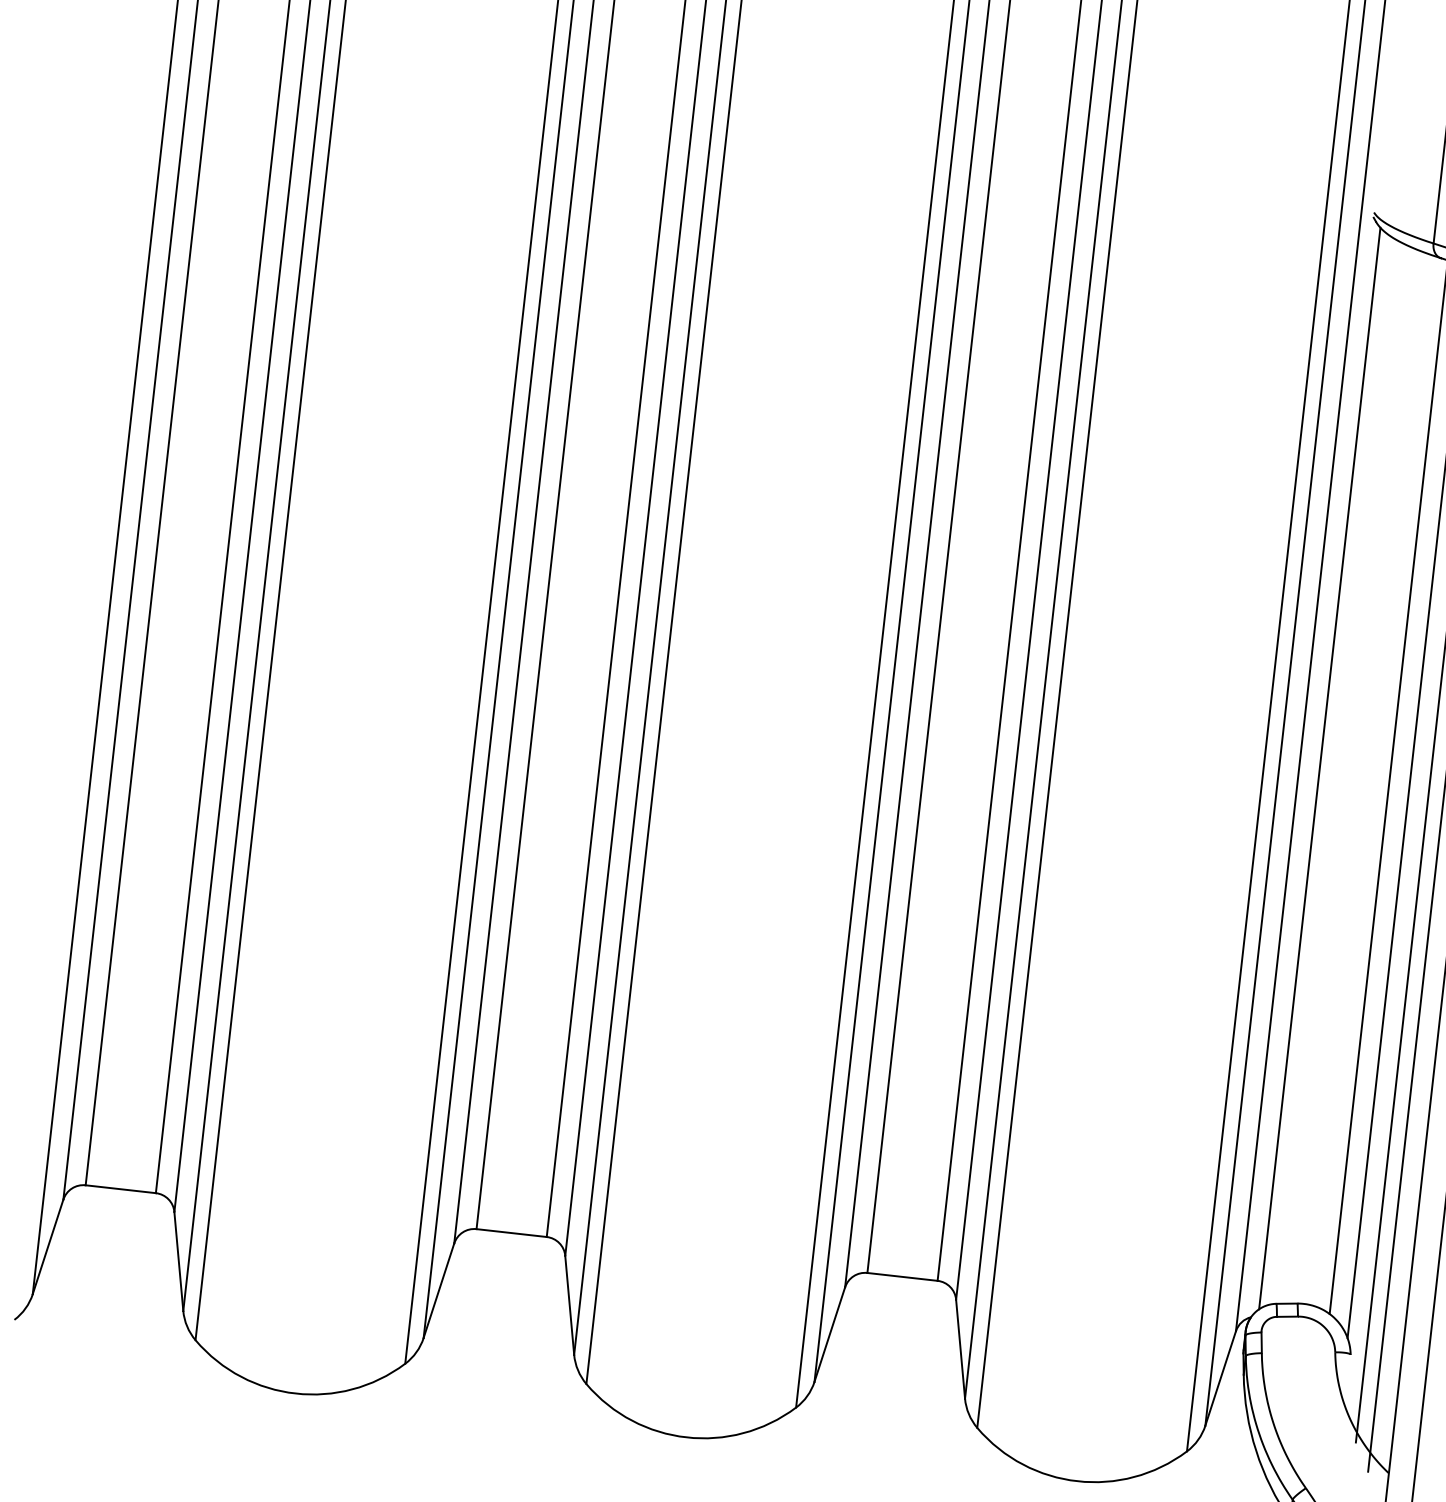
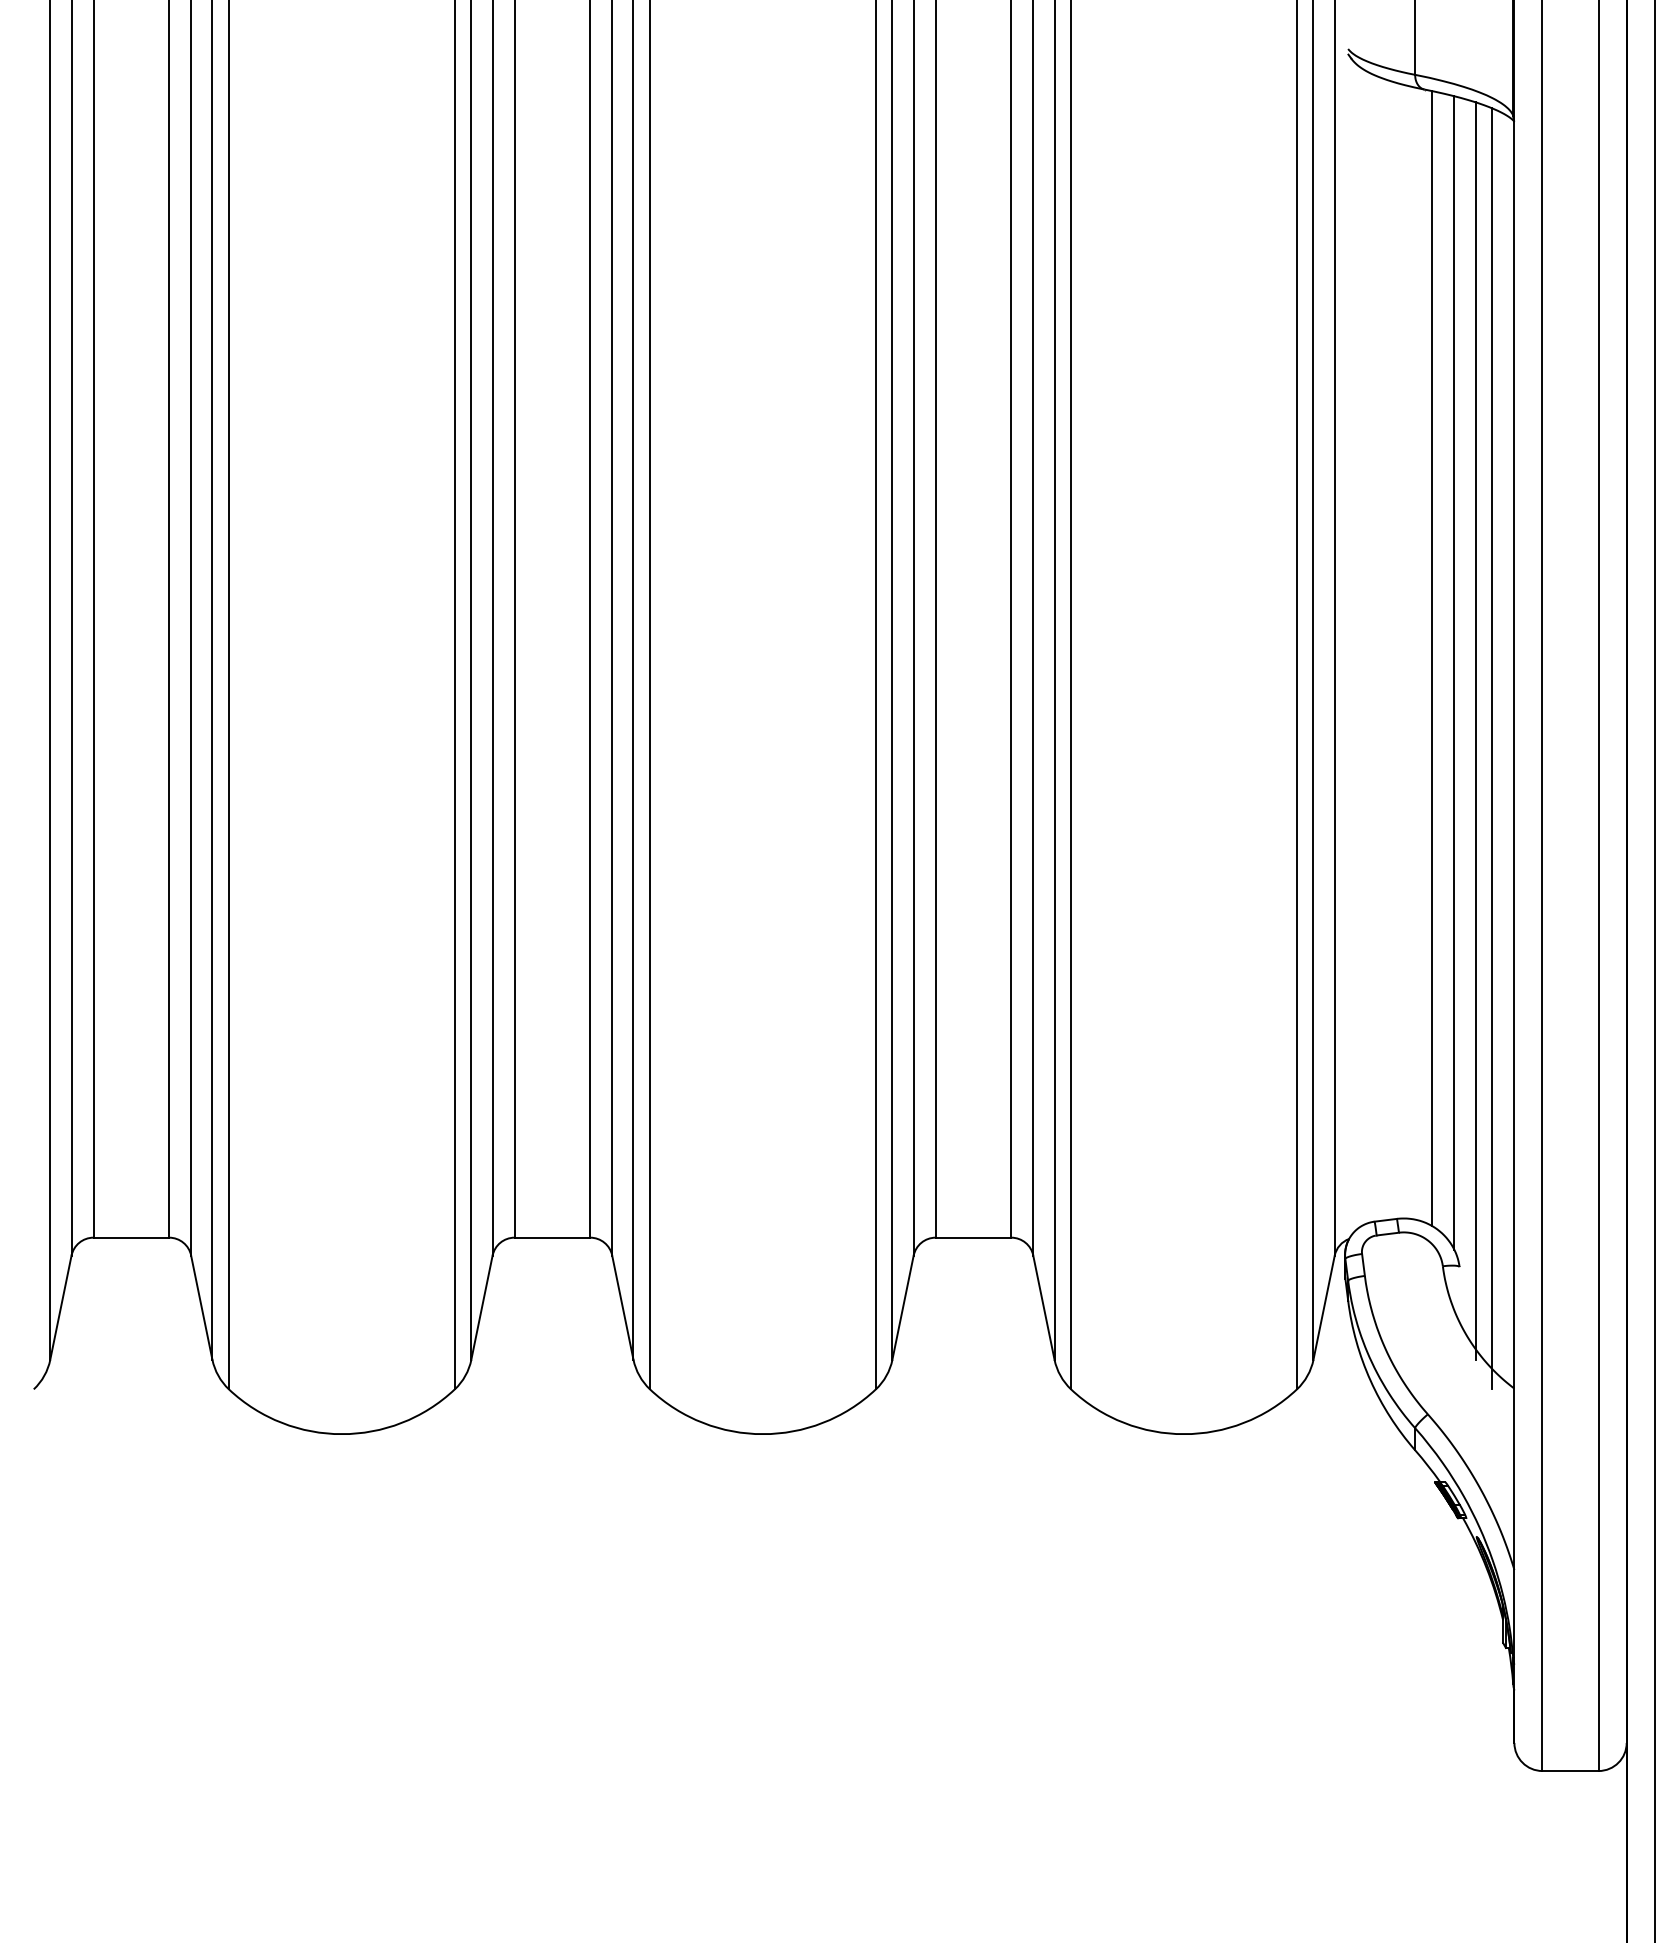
line: (1319, 768) -> (1356, 646), removed

